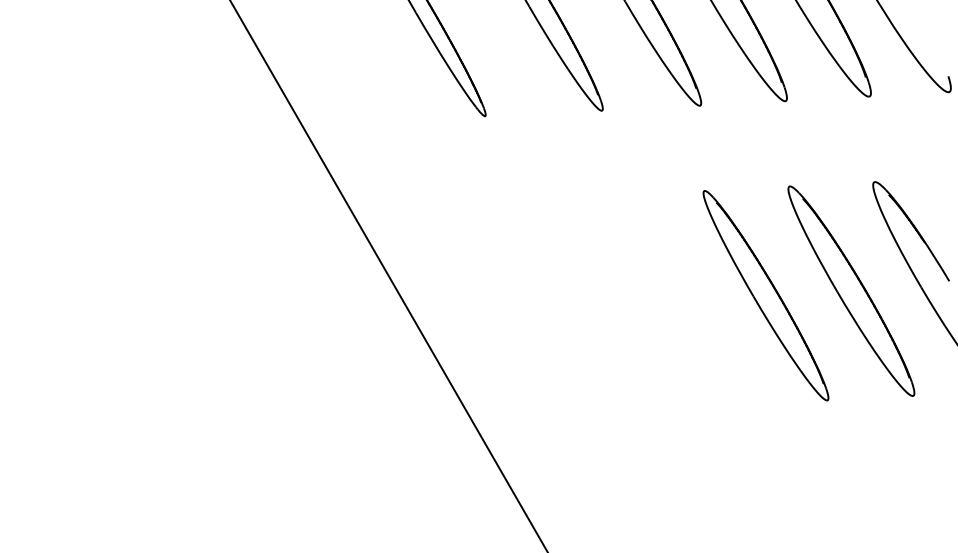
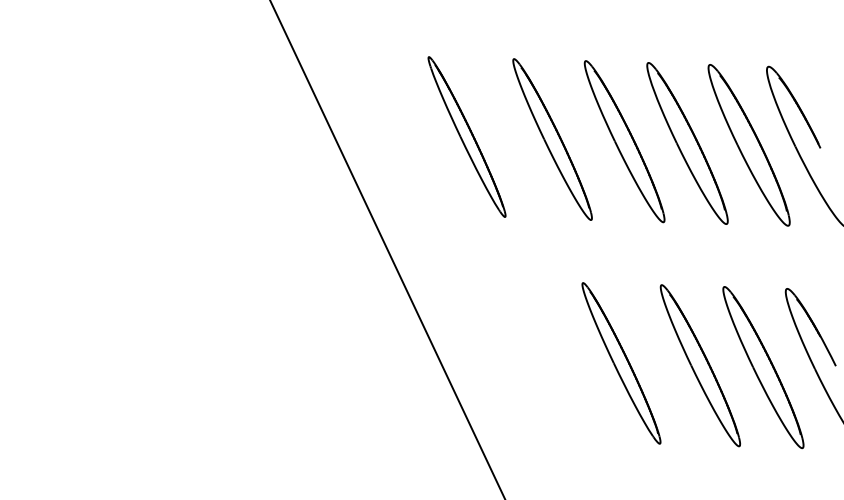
part: (658, 301) -> (621, 363), added

